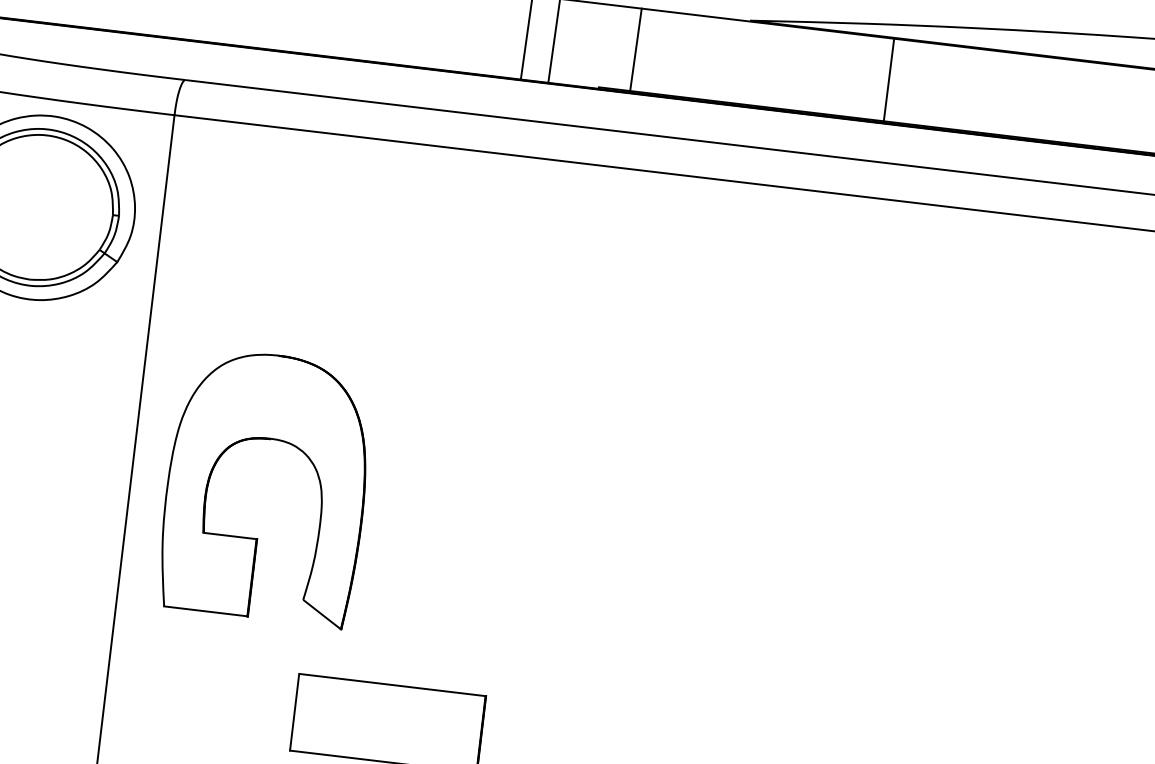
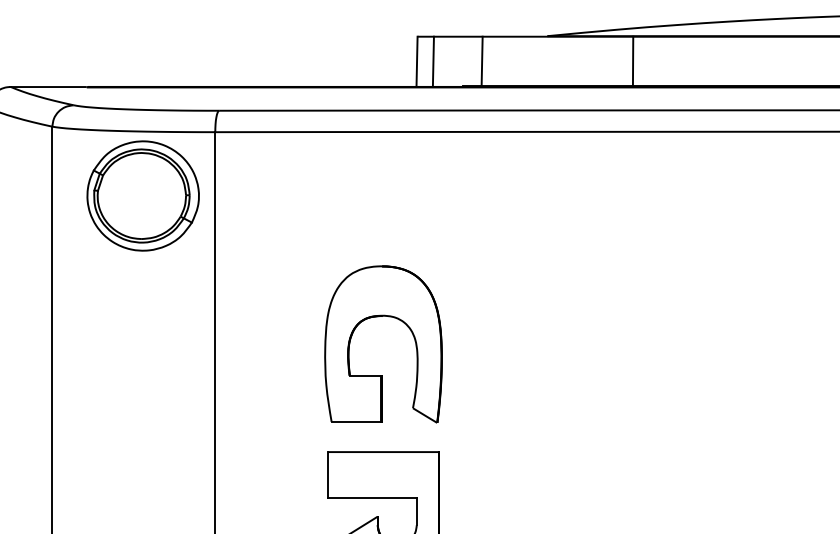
part: (263, 440) -> (378, 317), moved

